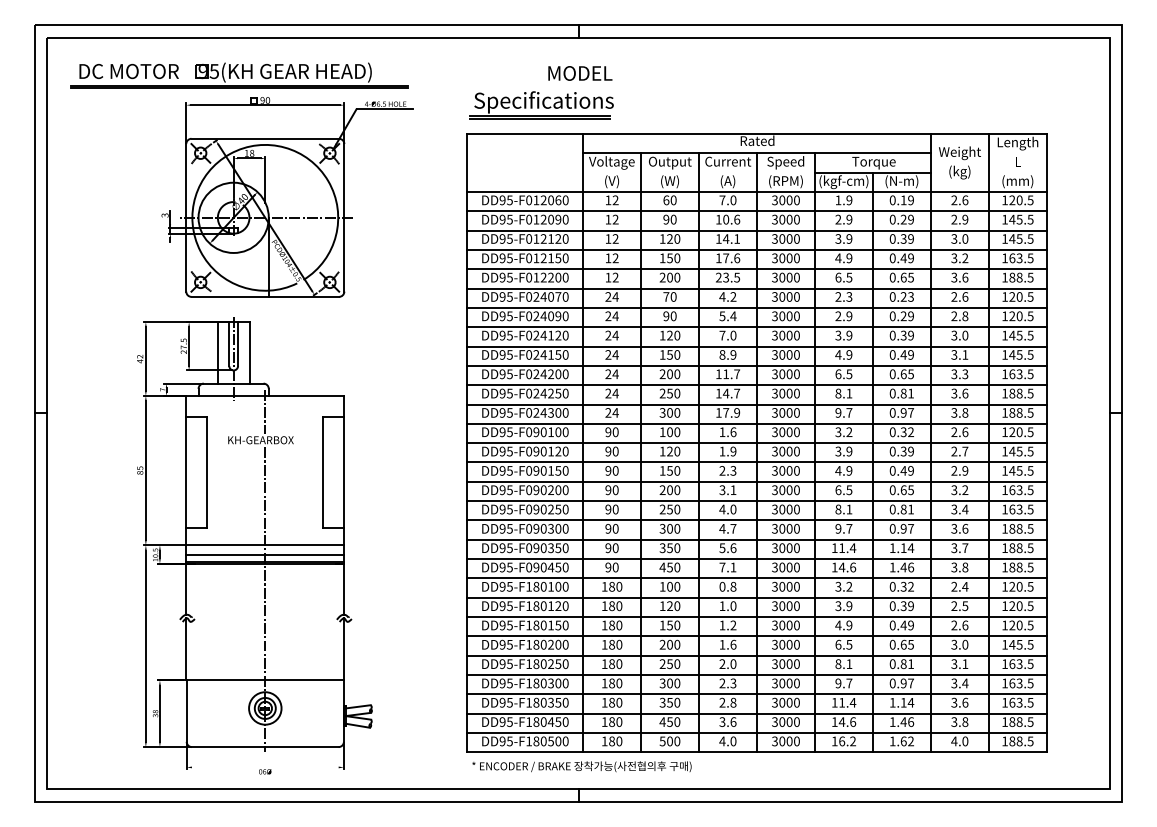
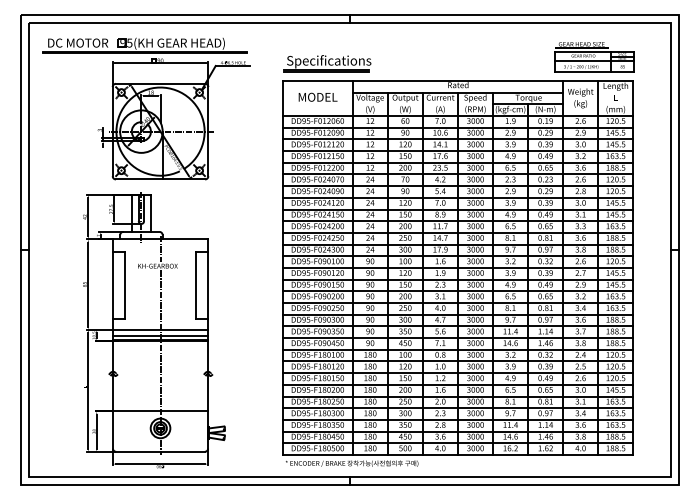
text: (579, 72) -> (317, 96), moved
part: (982, 95) -> (594, 57), added
line: (265, 768) -> (160, 464), added

